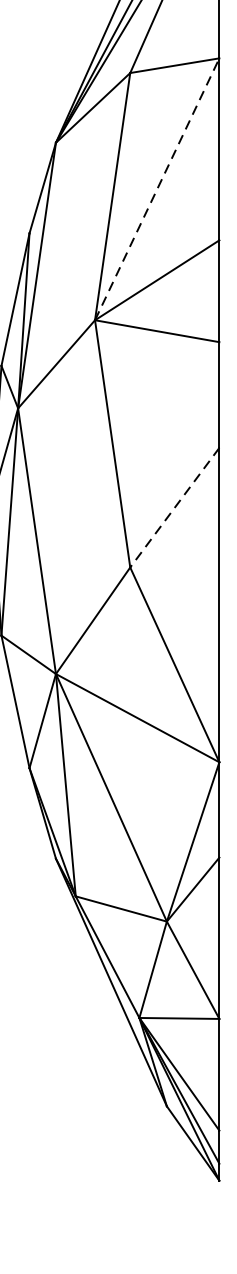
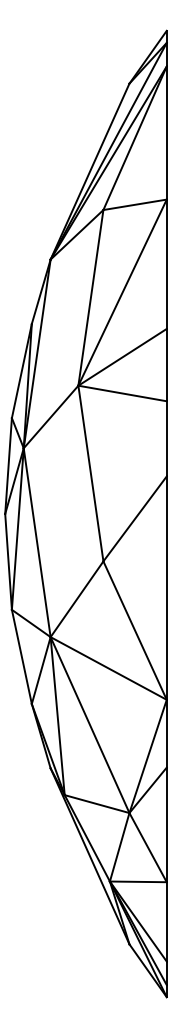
line: (157, 189) -> (122, 292), dashed -> solid
line: (173, 508) -> (134, 519), dashed -> solid

